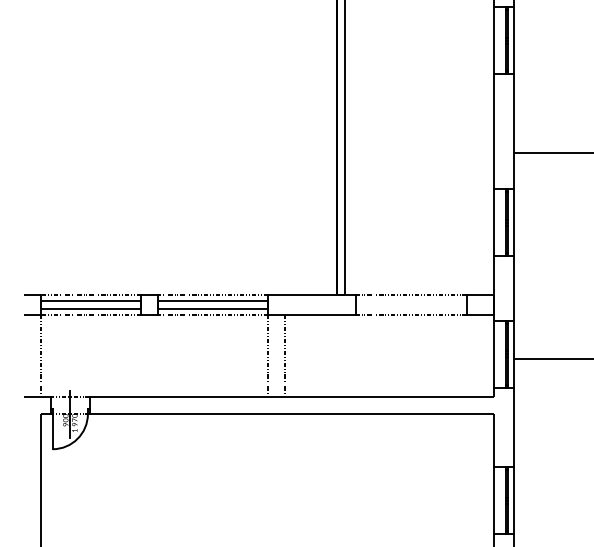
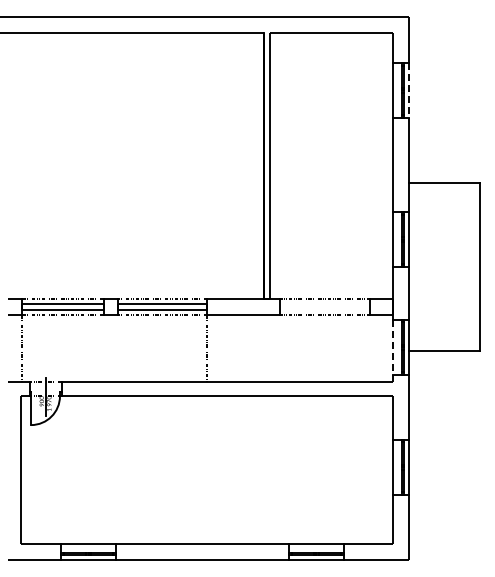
line: (513, 40) -> (408, 90), solid -> dashed
line: (493, 354) -> (392, 347), solid -> dashed
line: (285, 355) -> (221, 348), removed

